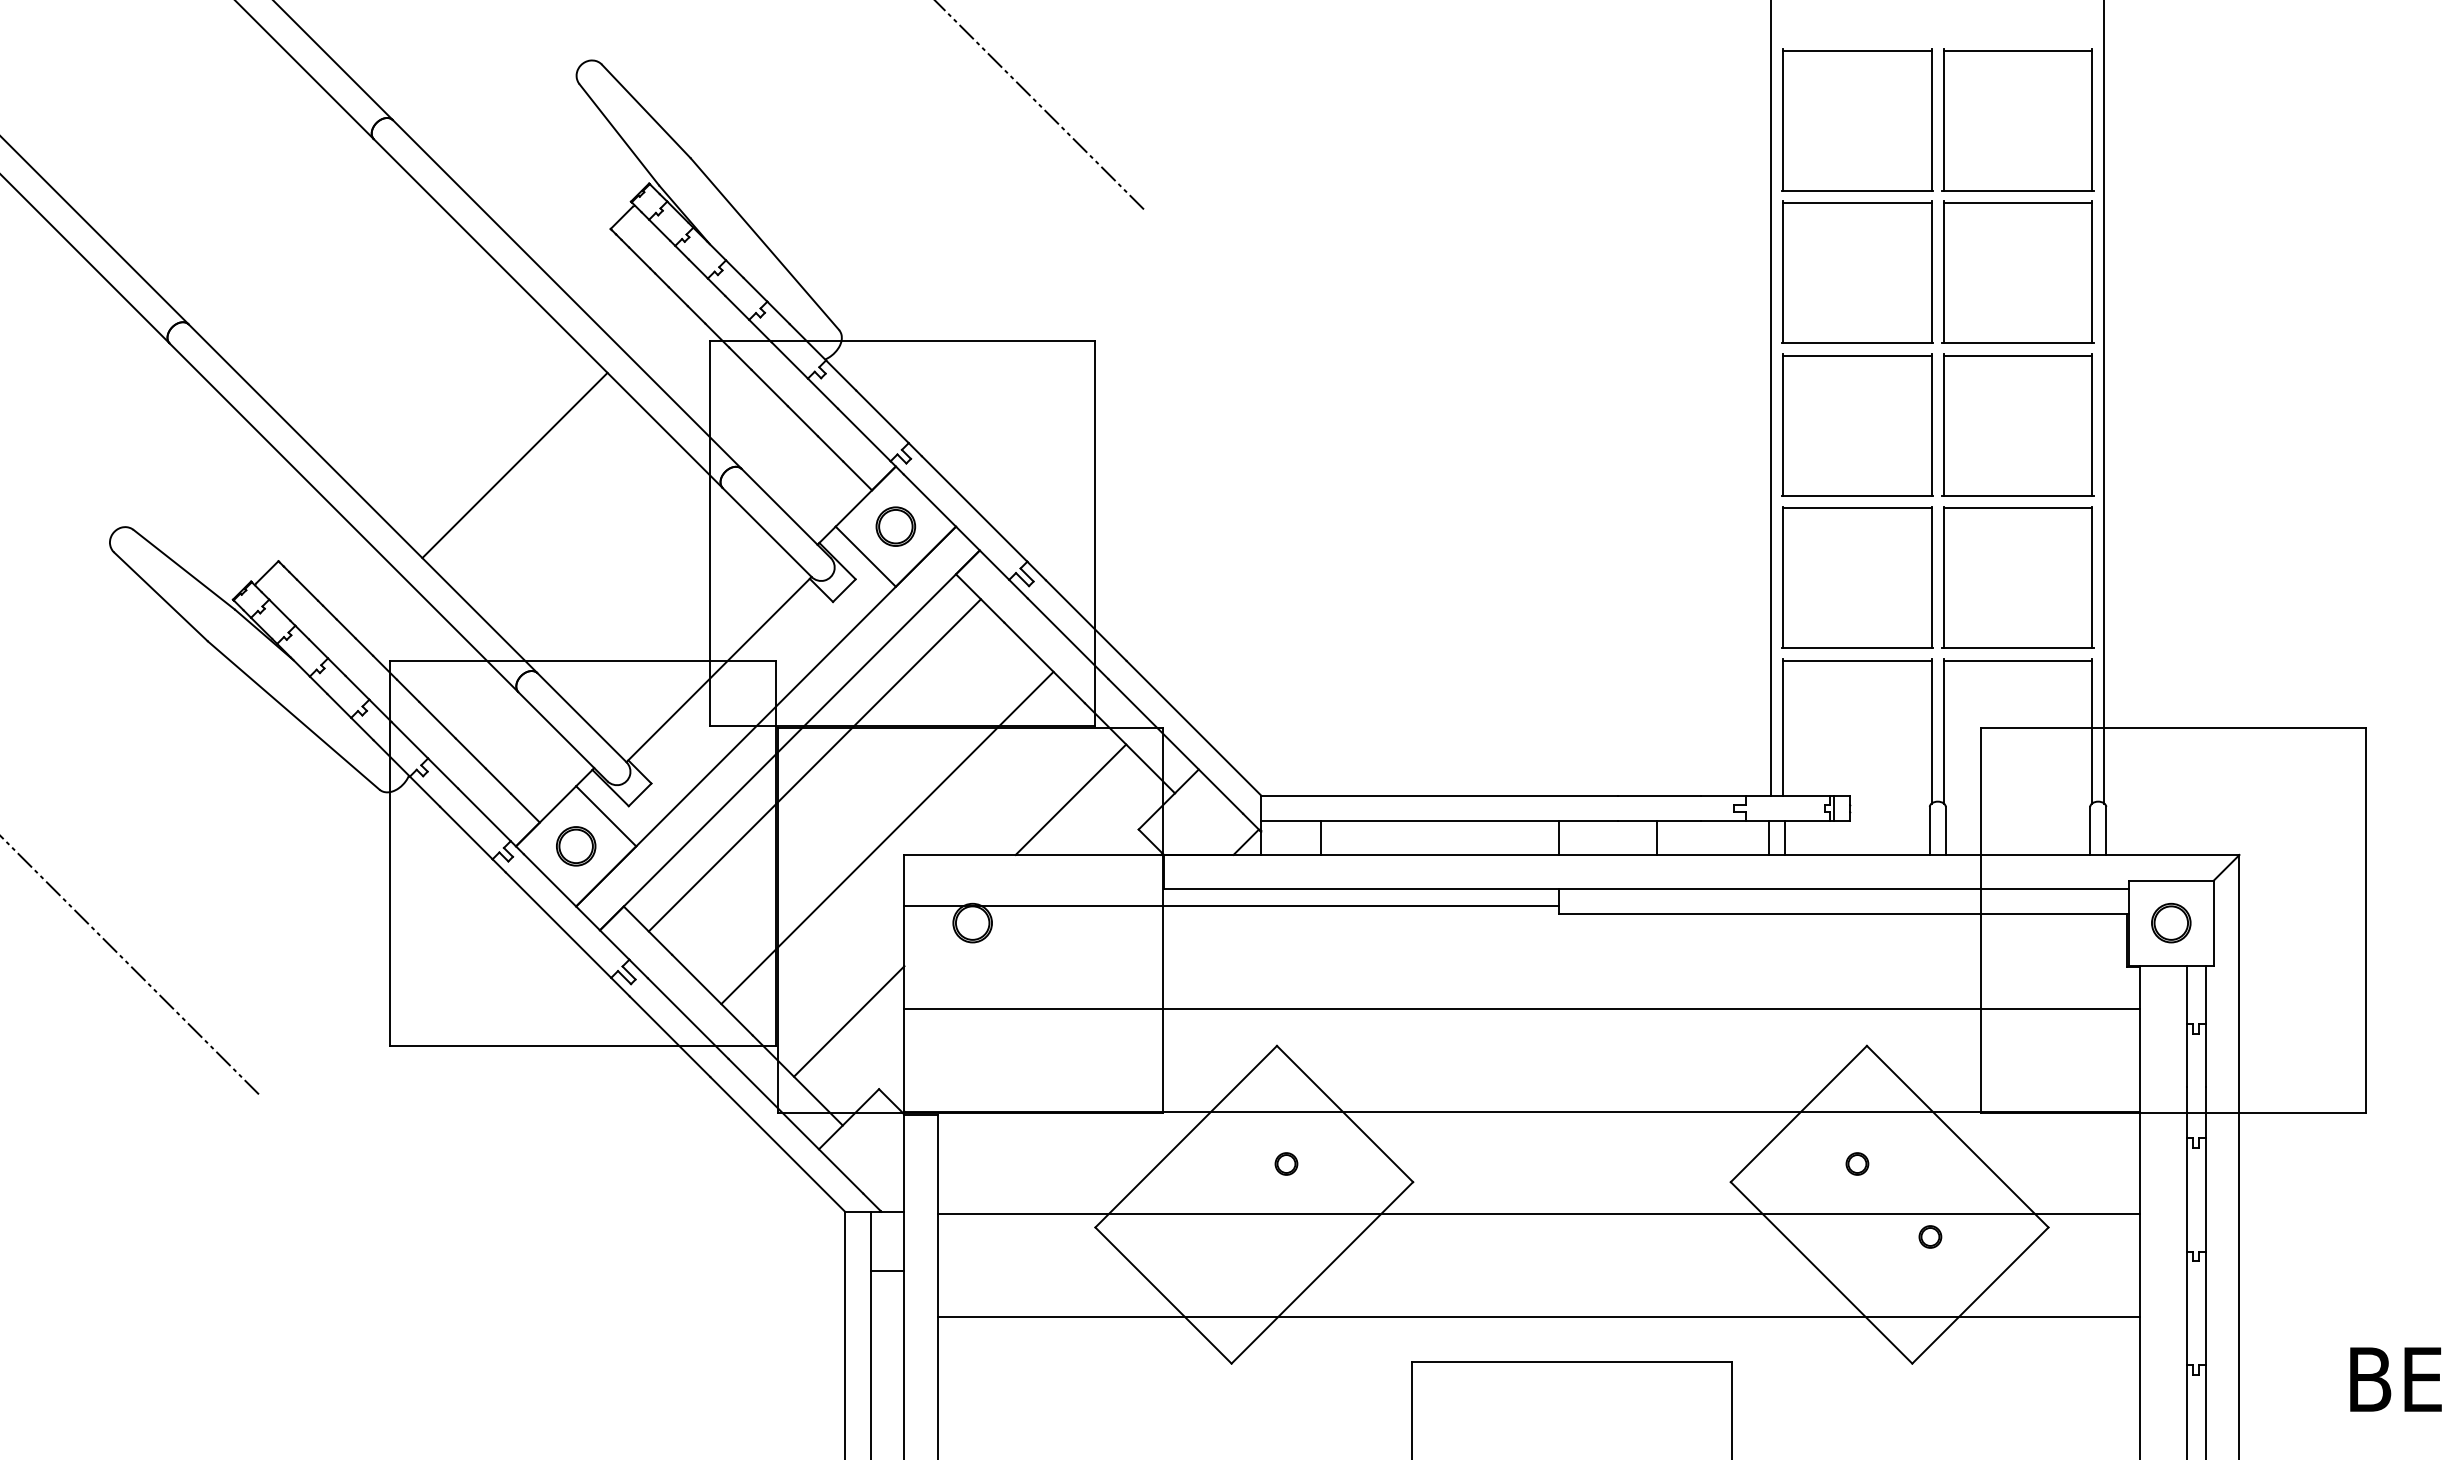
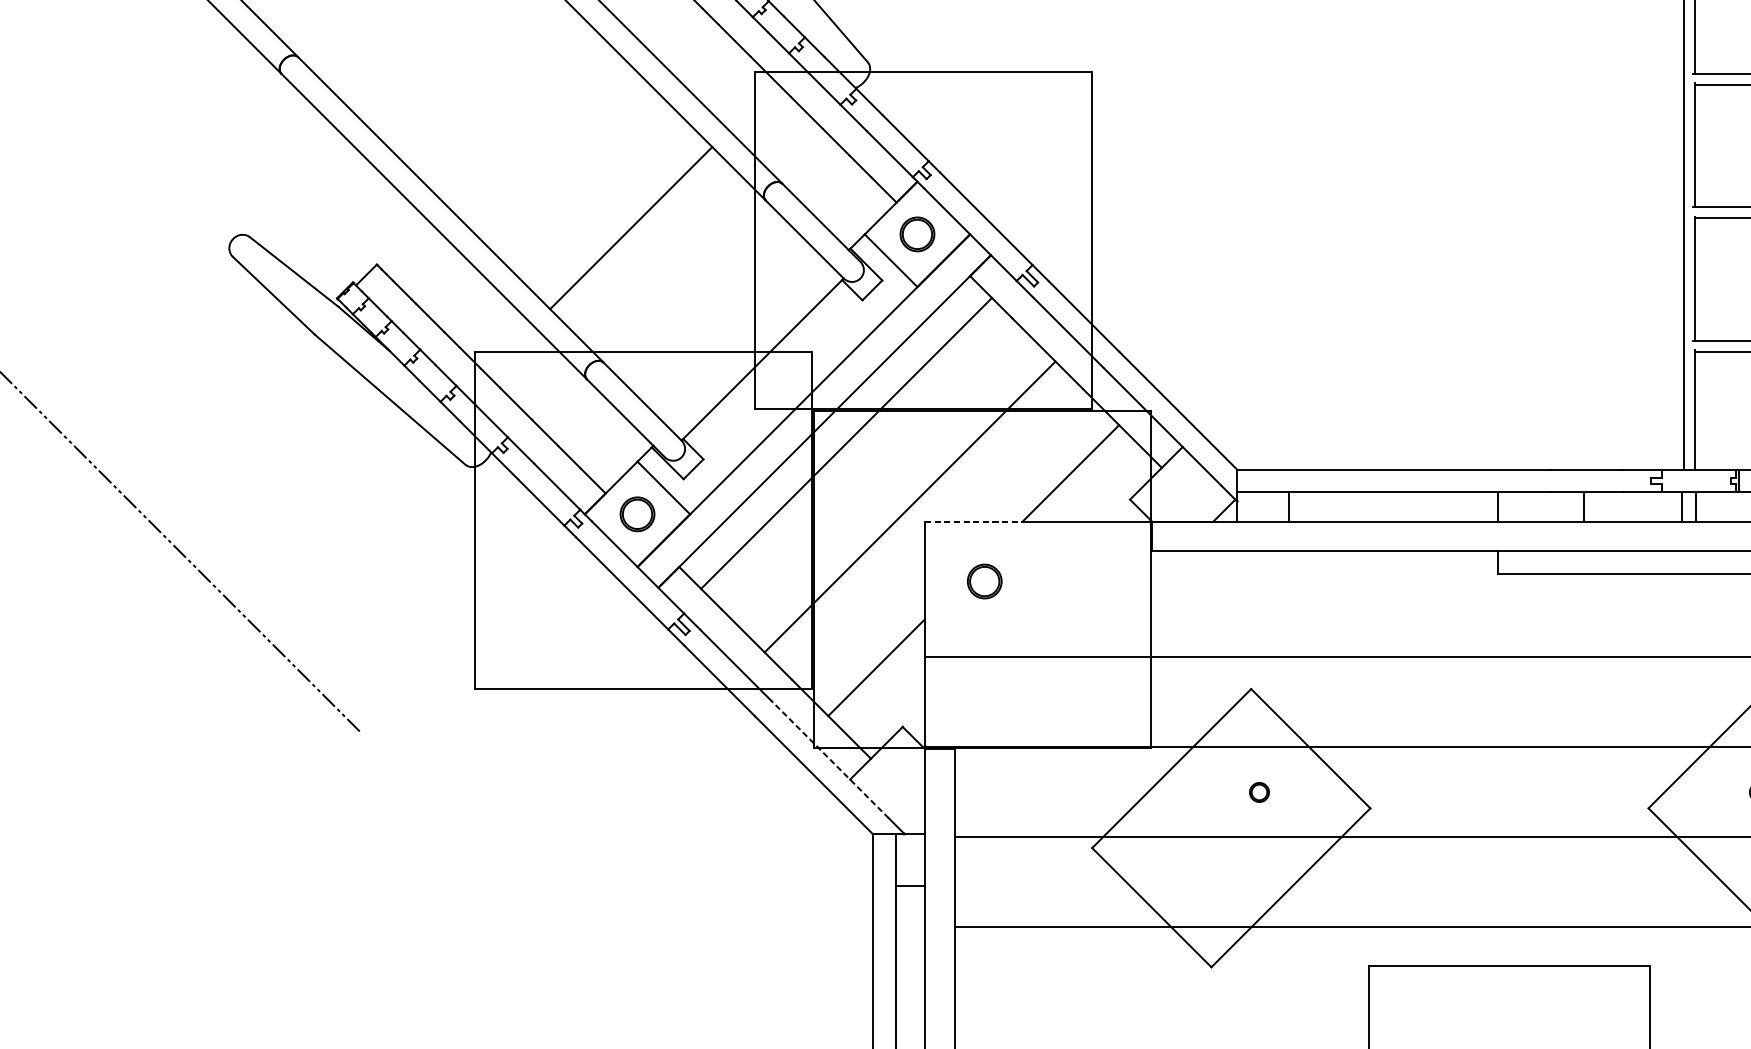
line: (514, 465) -> (630, 228), moved
line: (960, 854) -> (974, 521), solid -> dashed
line: (1231, 906) -> (1211, 566), removed
line: (795, 1125) -> (829, 758), solid -> dashed

